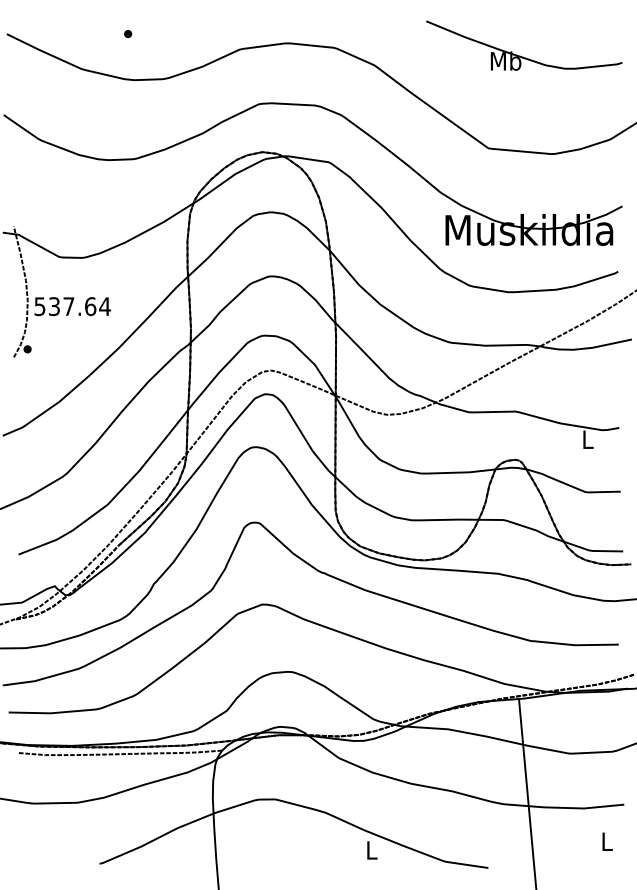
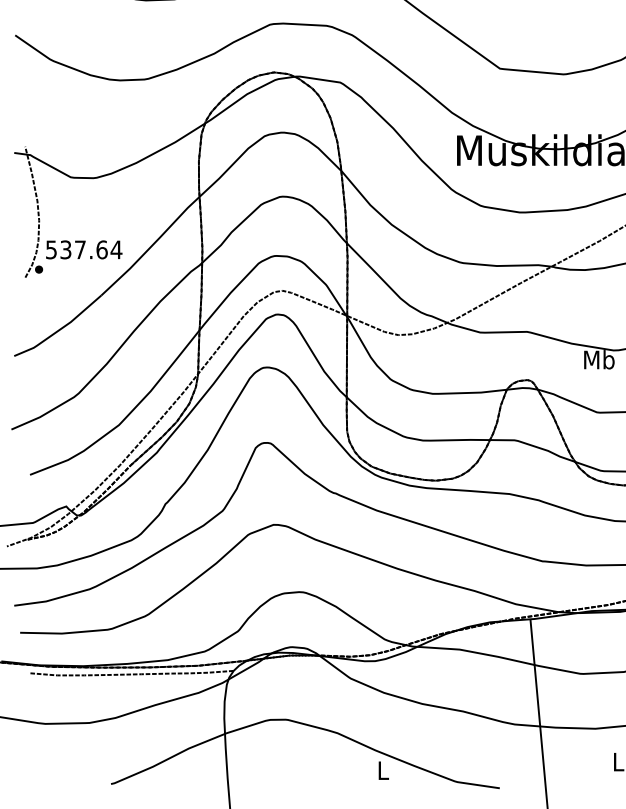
text: (72, 306) -> (83, 249), moved
text: (587, 439) -> (598, 359), L -> Mb

